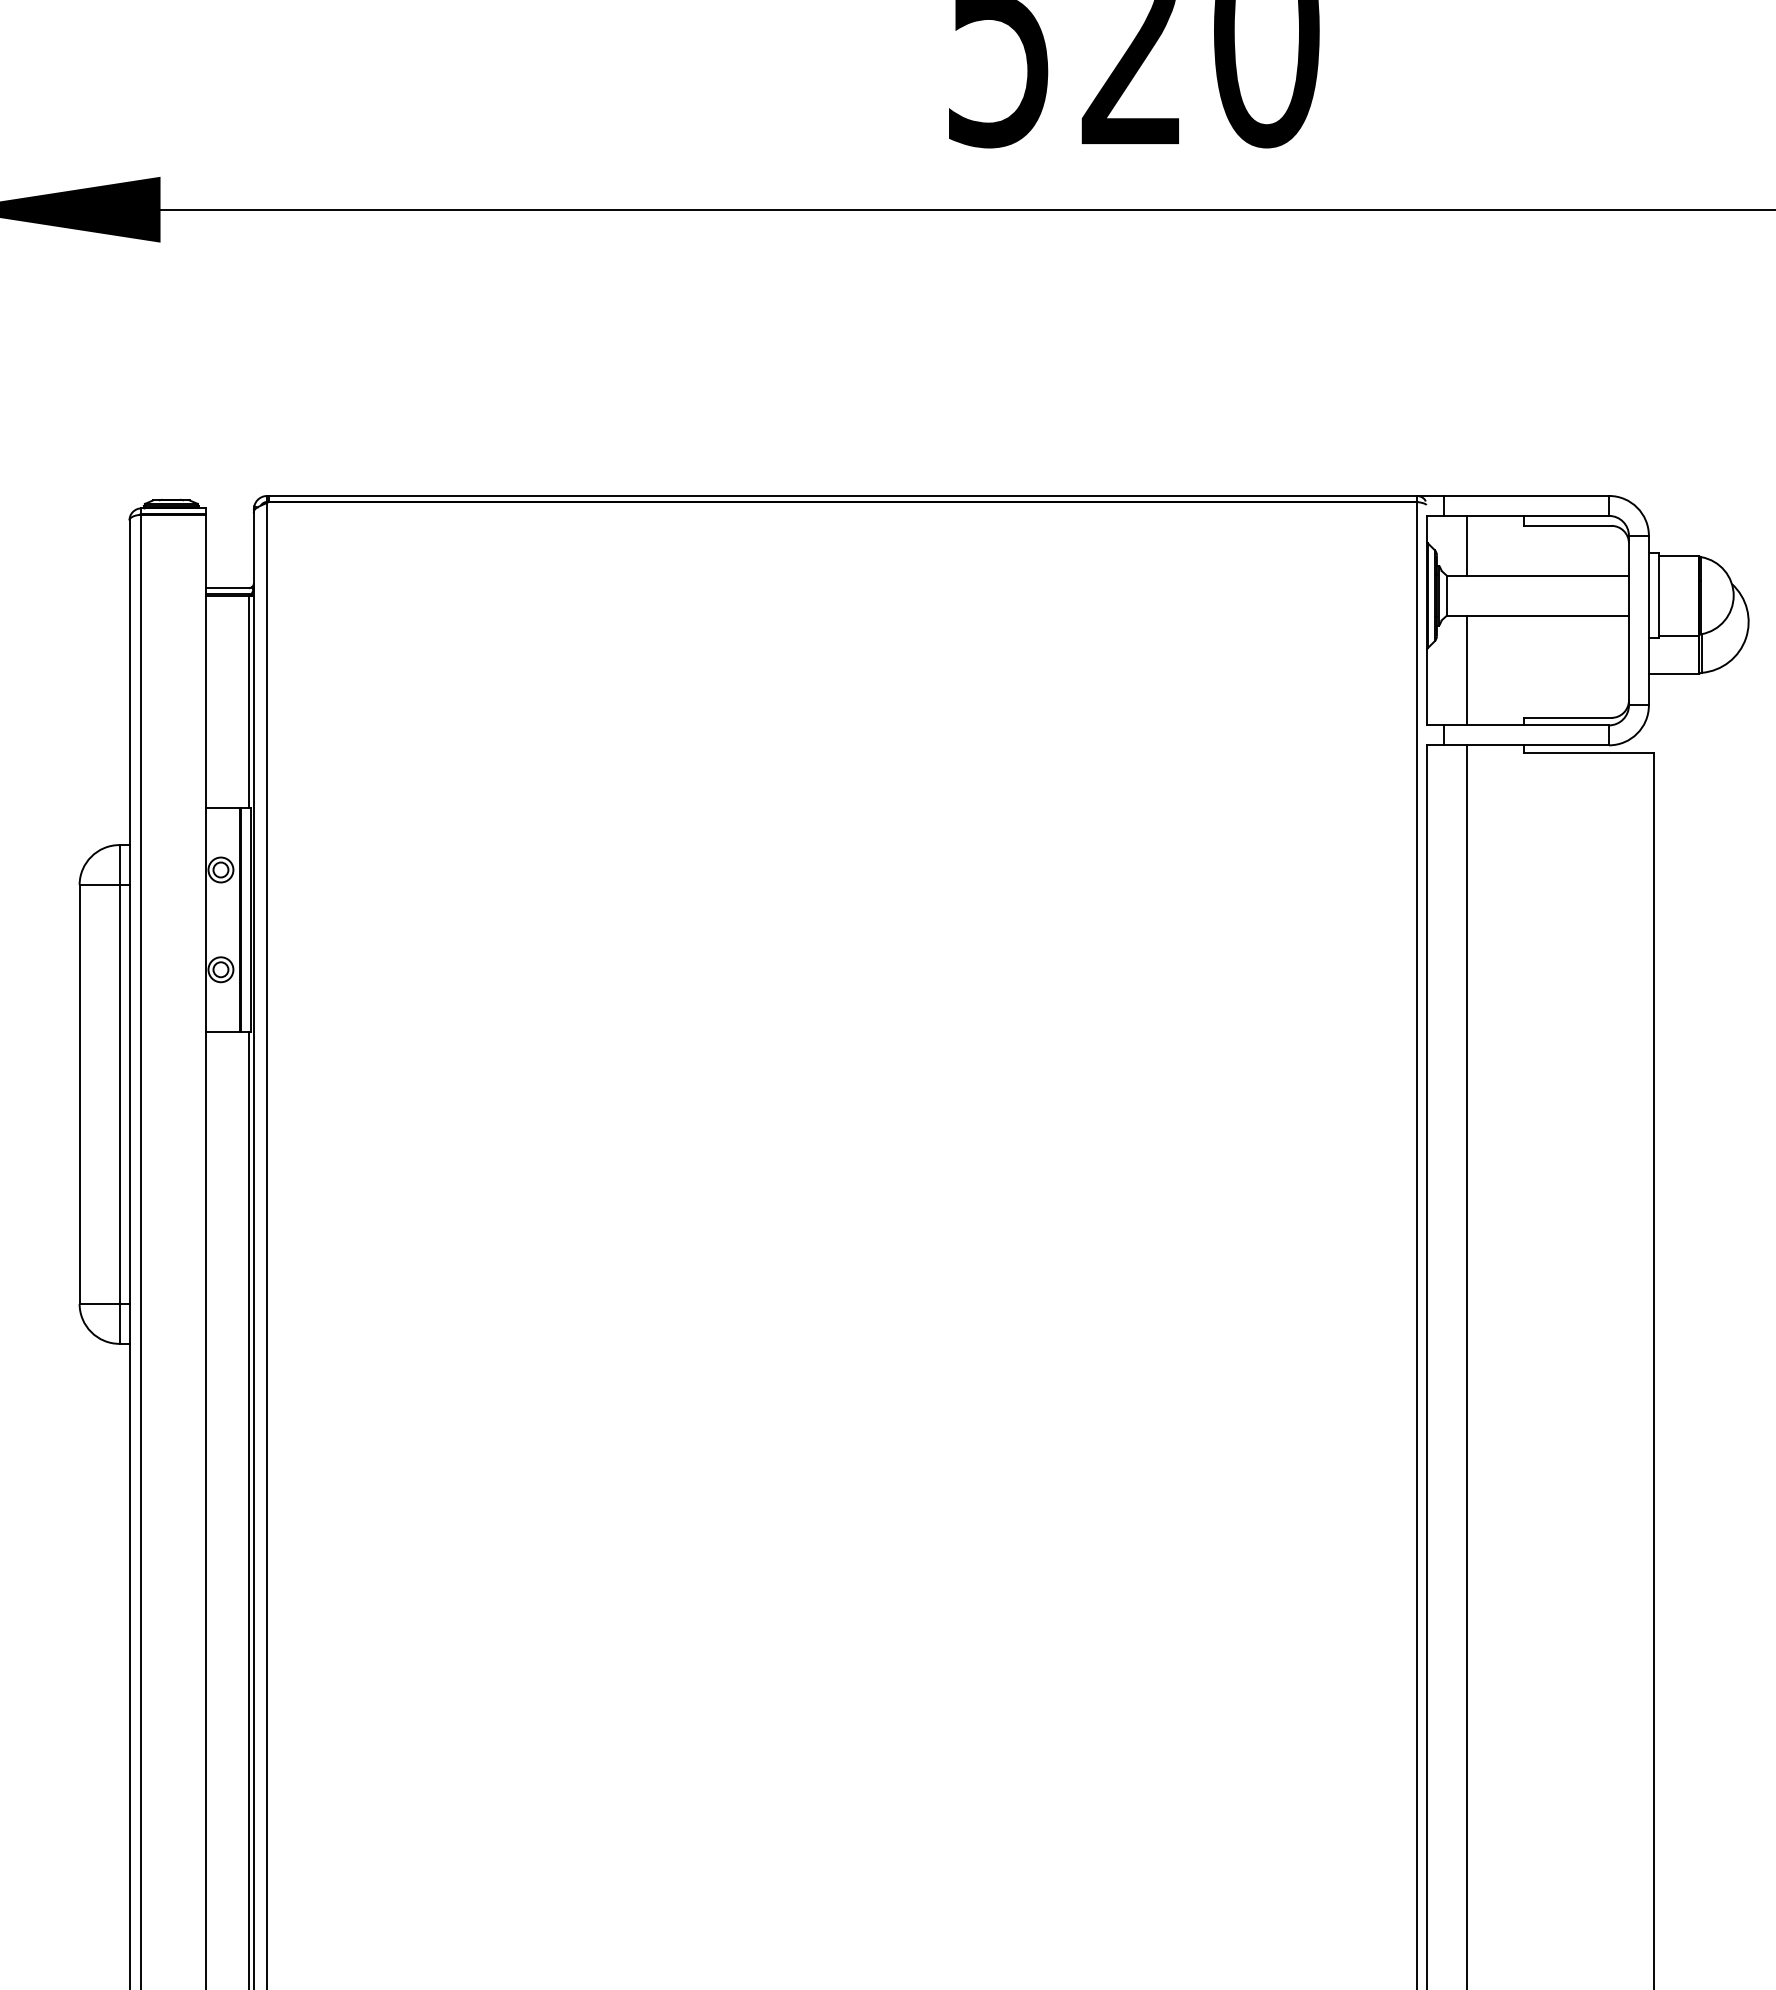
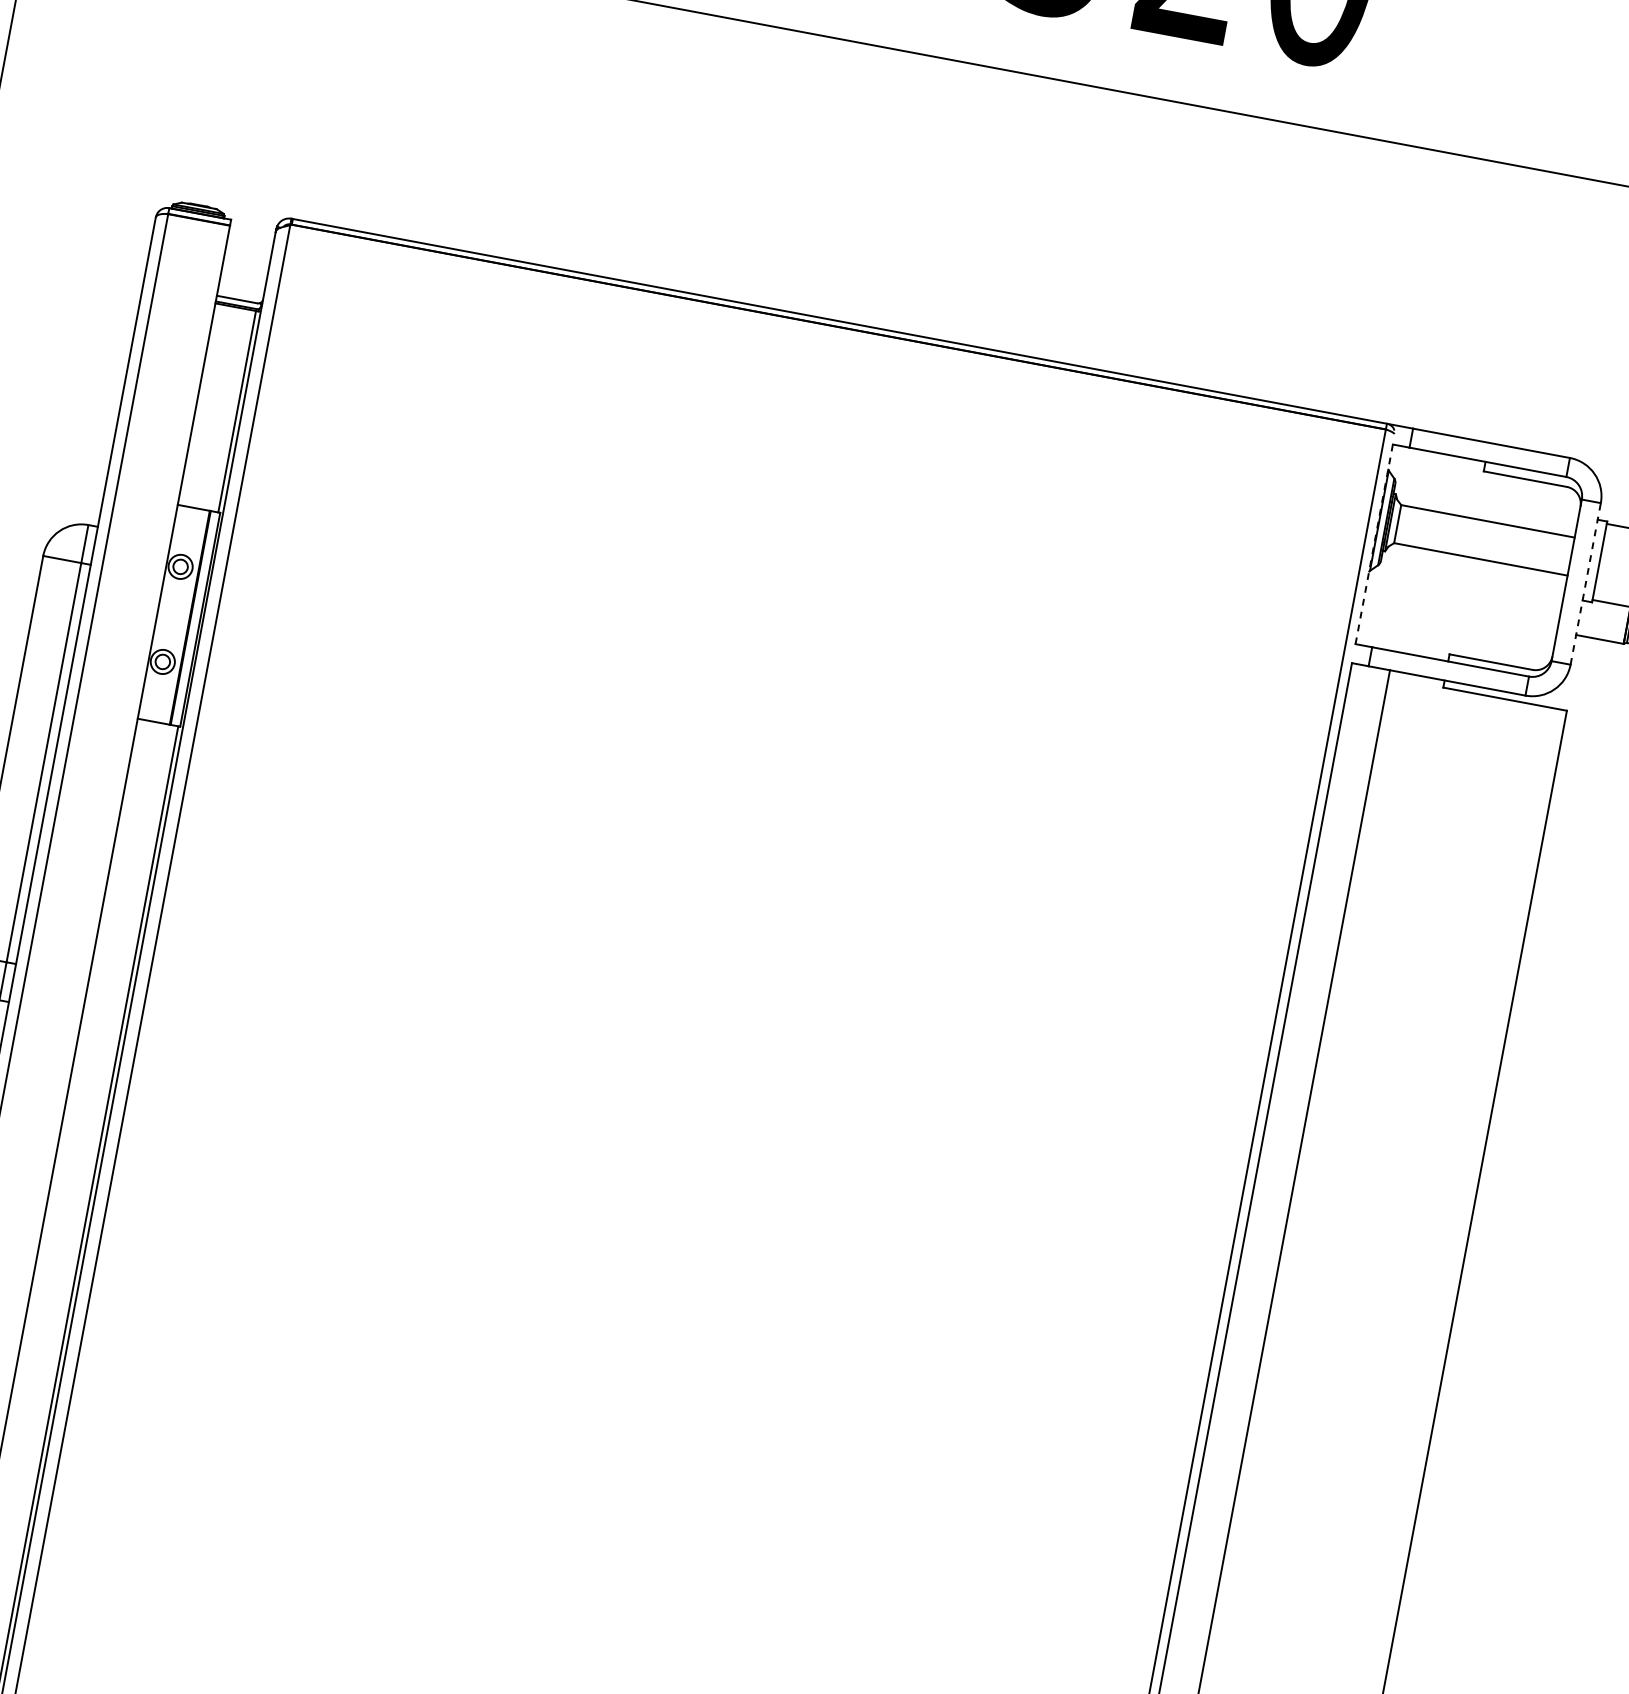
line: (1466, 545) -> (1425, 479), removed
line: (1426, 620) -> (1373, 544), solid -> dashed
line: (1648, 620) -> (1585, 583), solid -> dashed
line: (1466, 670) -> (1403, 598), removed

